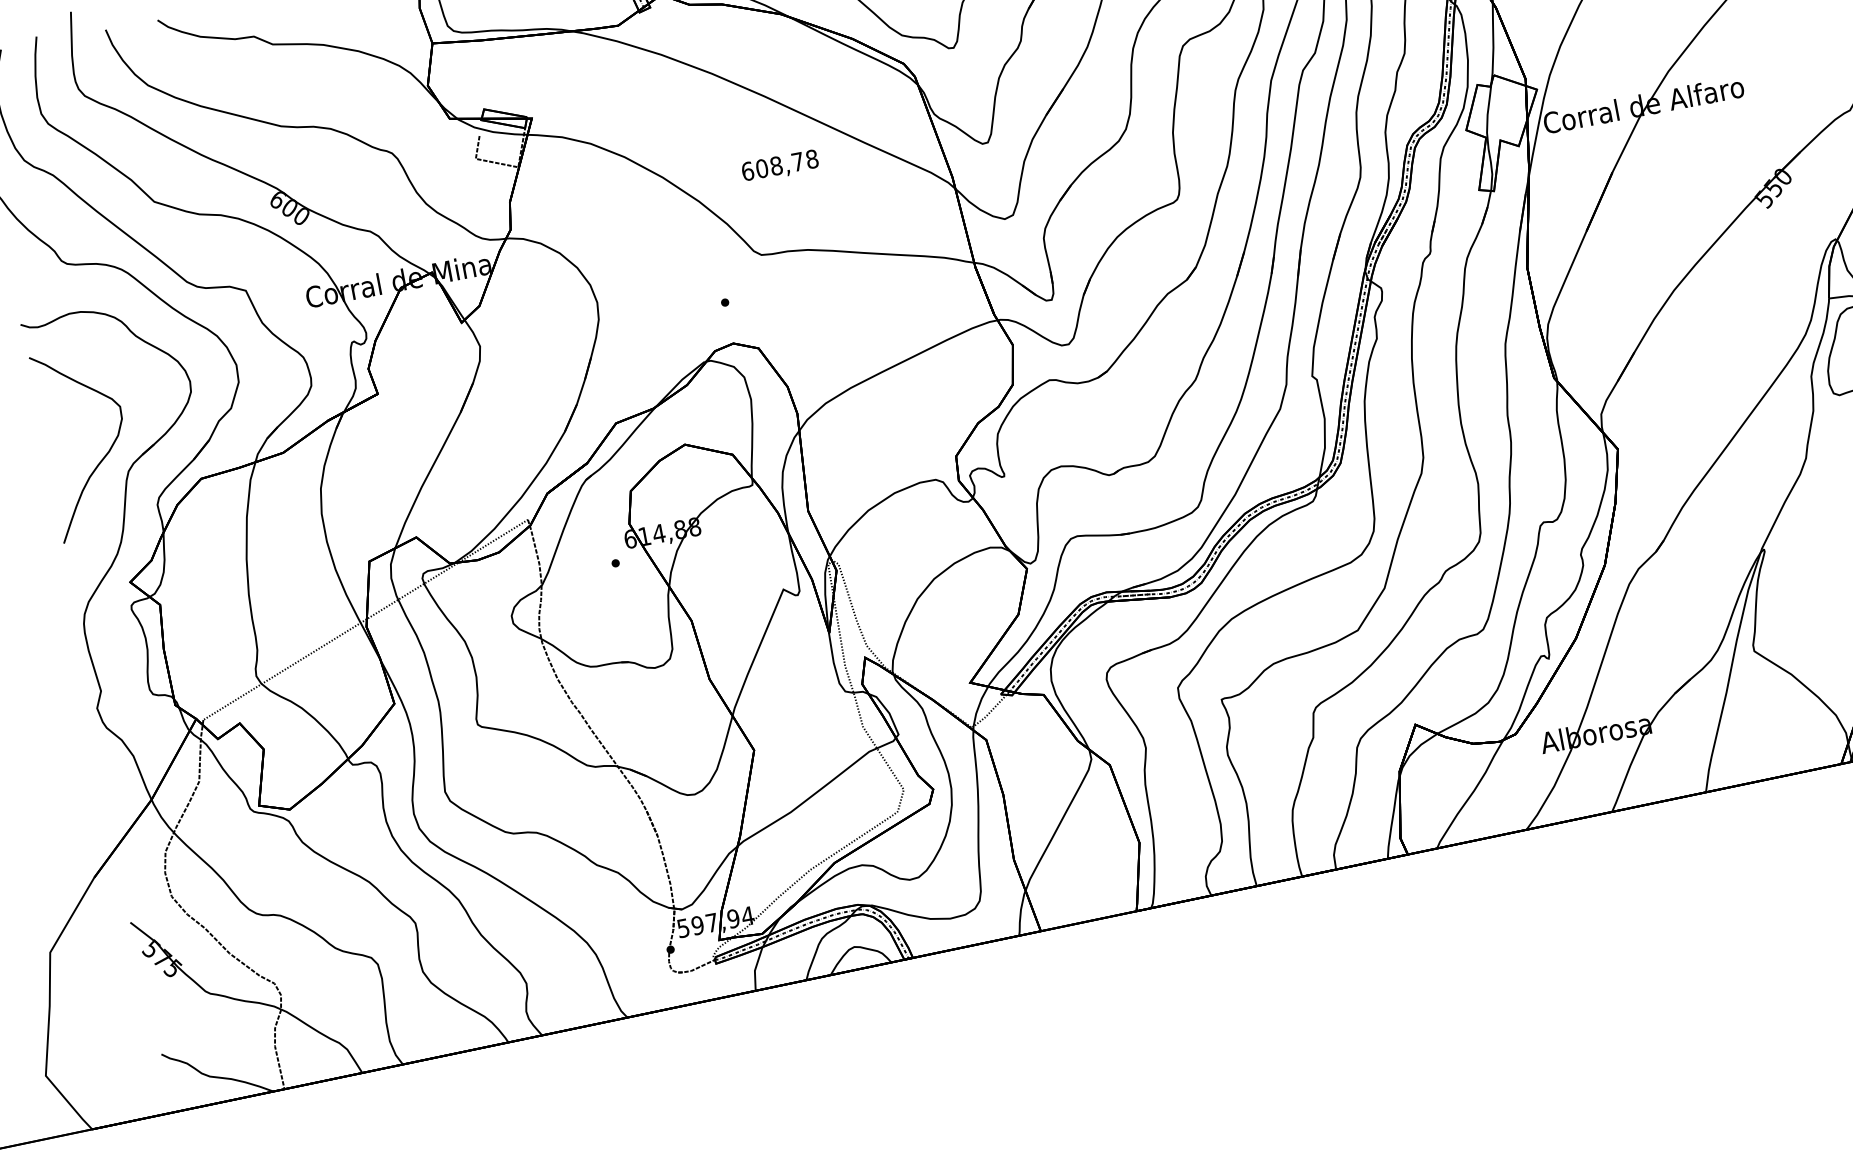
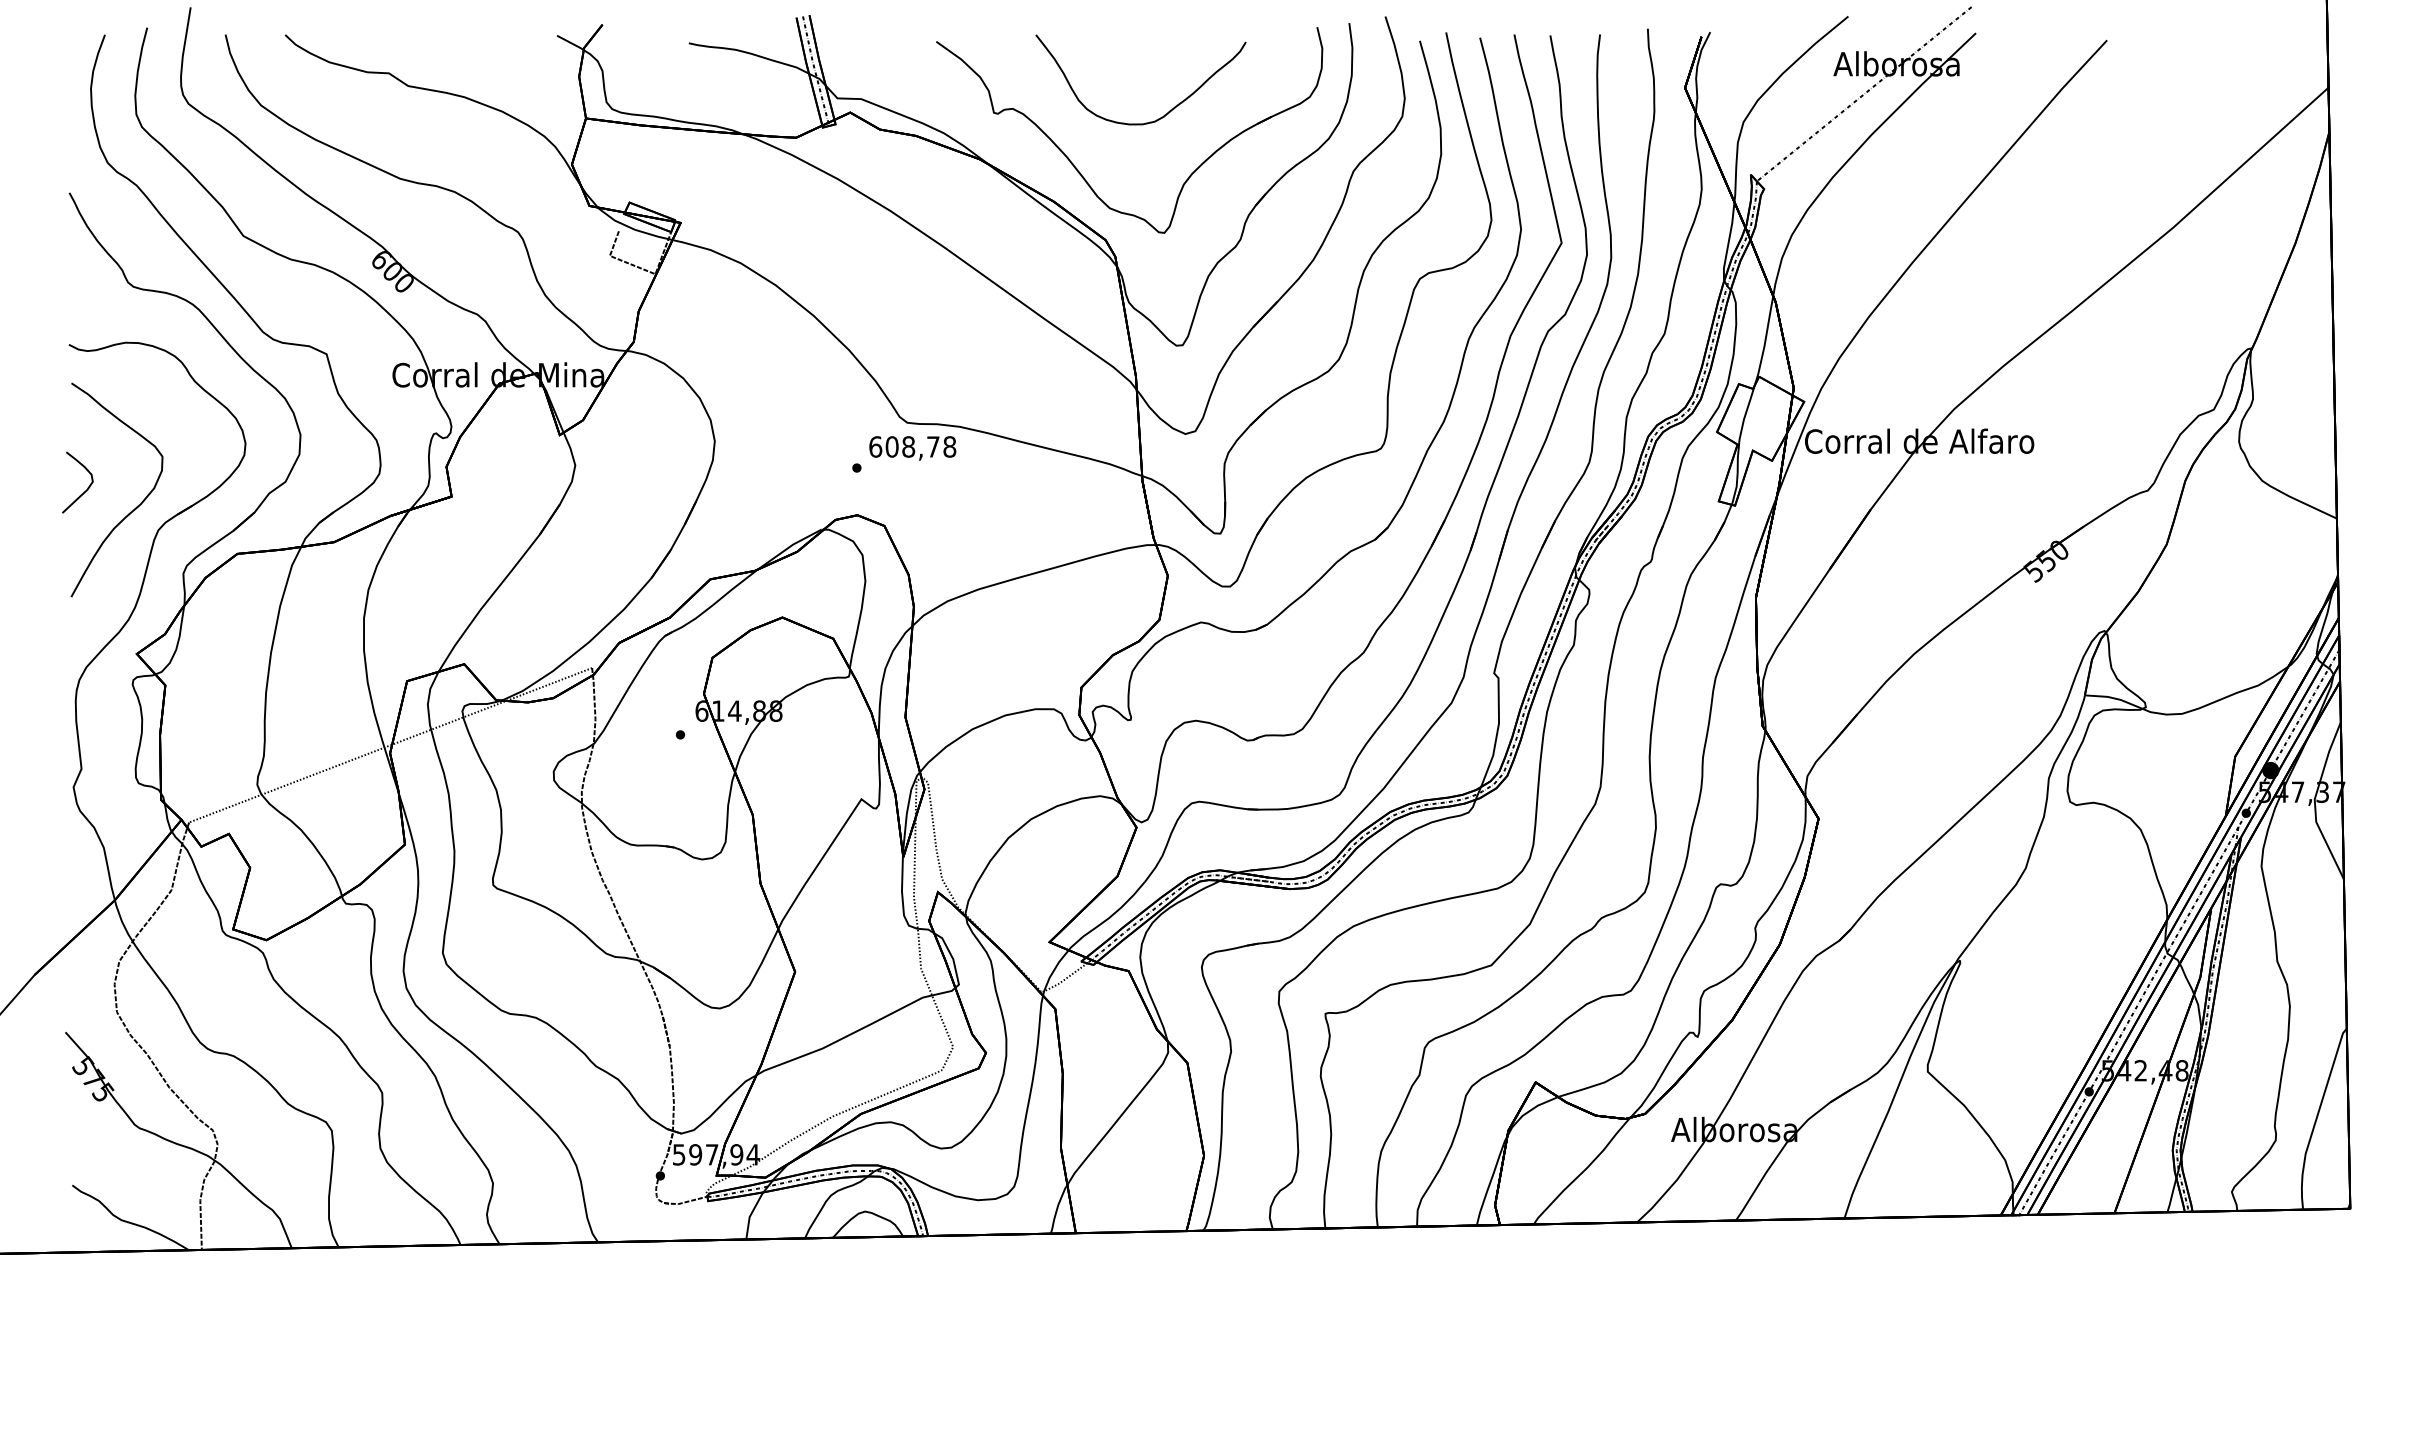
text: (780, 166) -> (912, 448), moved
curve: (60, 445) -> (87, 487), added

